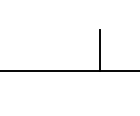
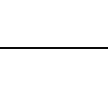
line: (99, 50) -> (62, 33), removed

